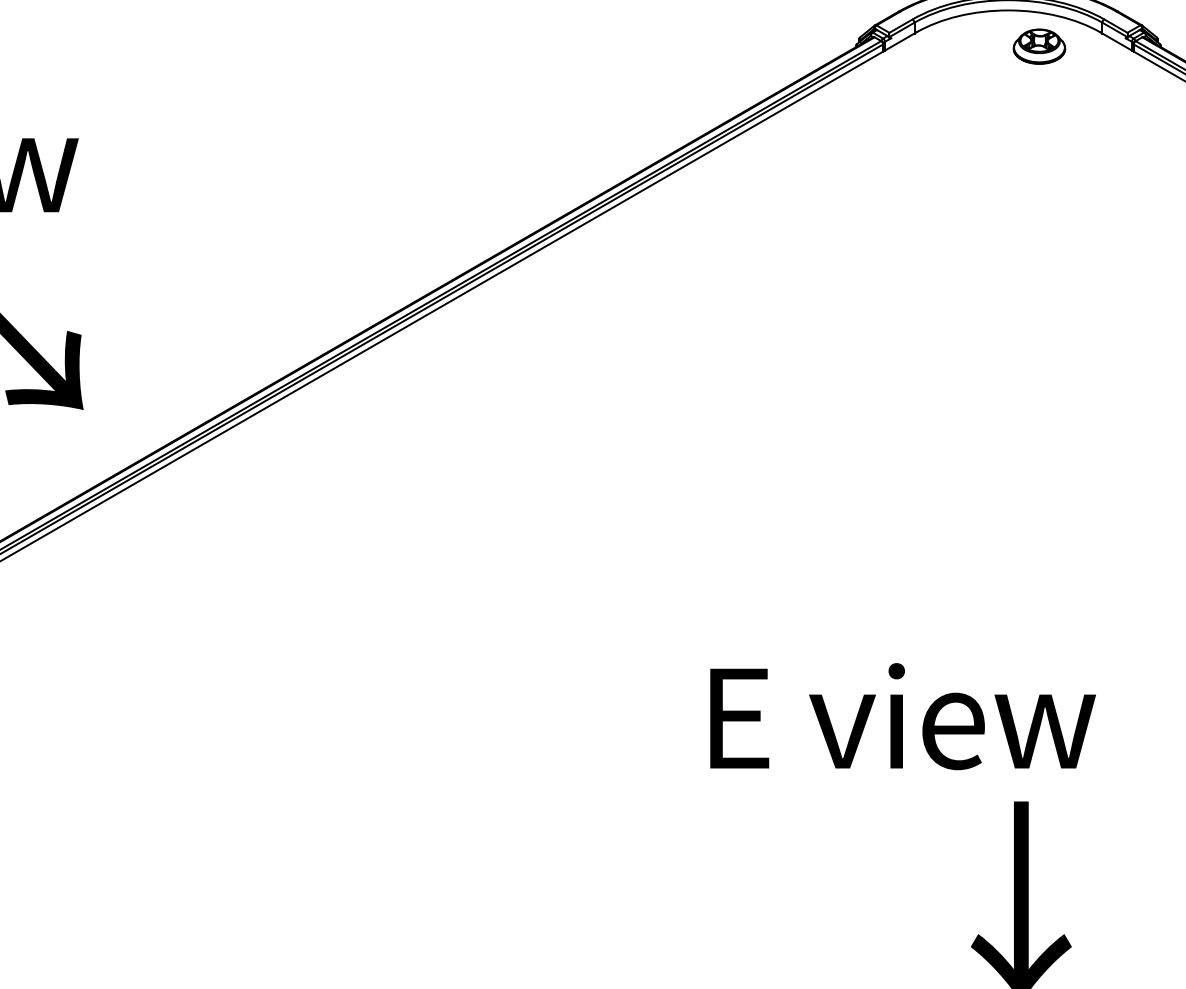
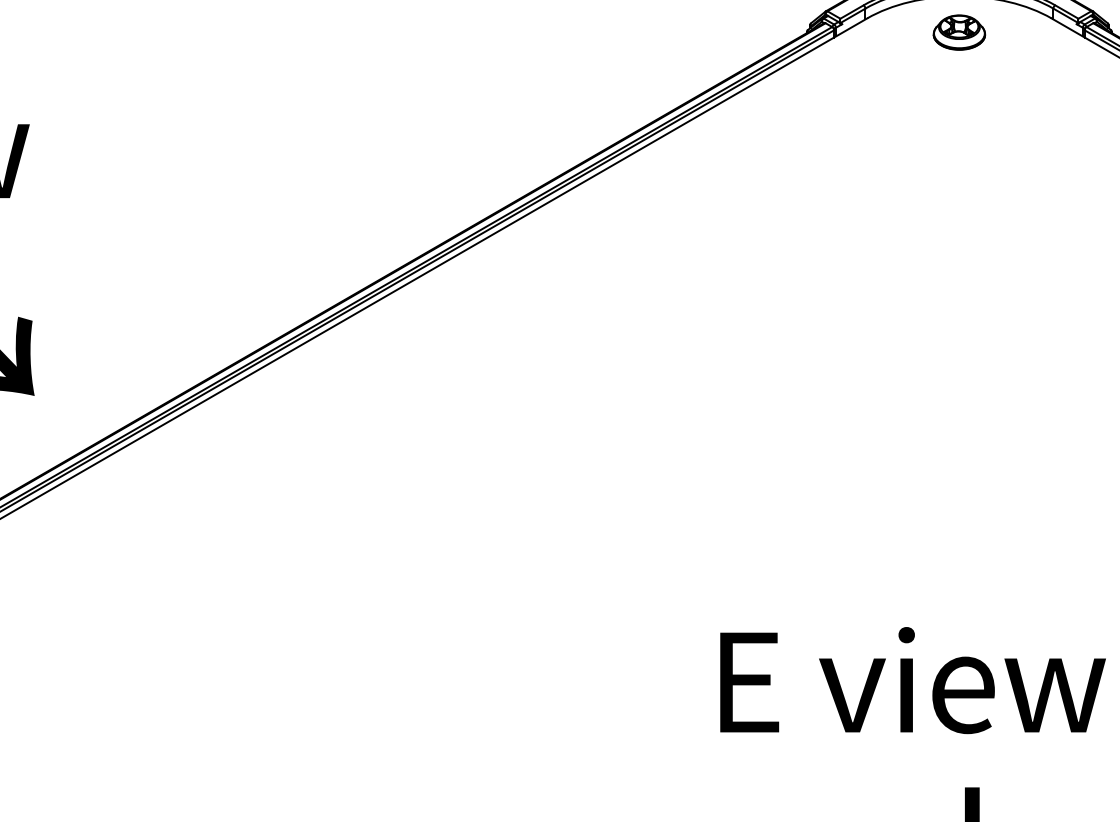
part: (1039, 46) -> (959, 32), moved
text: (902, 716) -> (912, 680), moved

